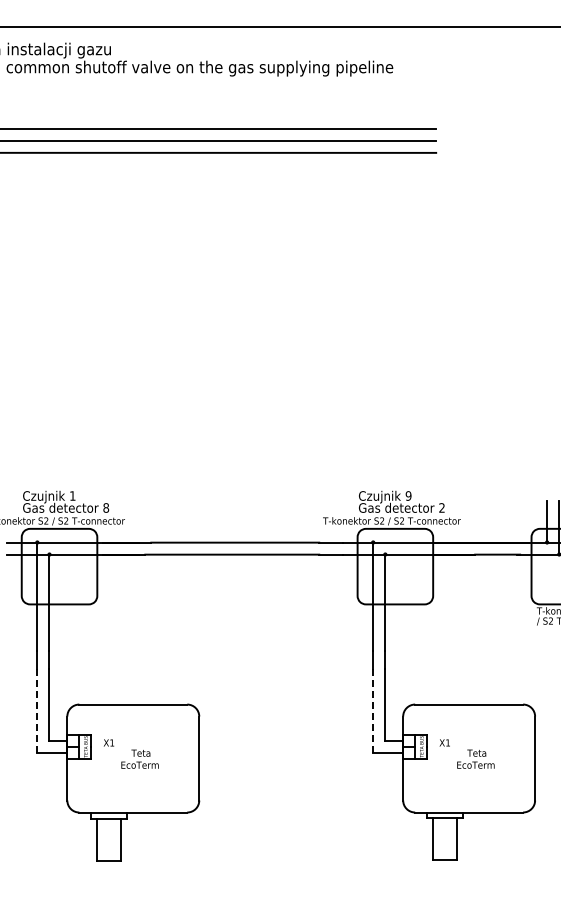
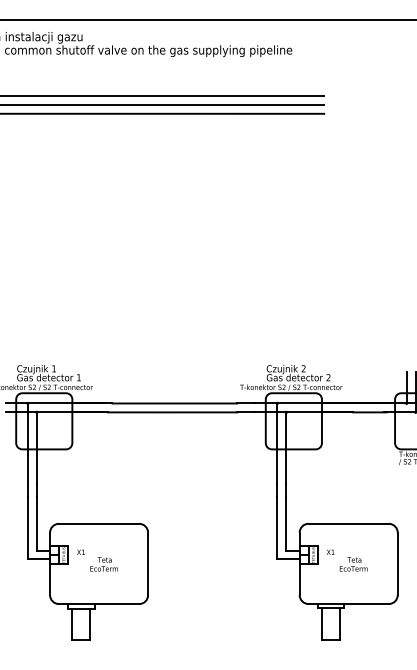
text: (408, 495) -> (303, 368), 9 -> 2
text: (106, 507) -> (79, 377), 8 -> 1
line: (37, 710) -> (27, 528), dashed -> solid
line: (373, 710) -> (277, 528), dashed -> solid

